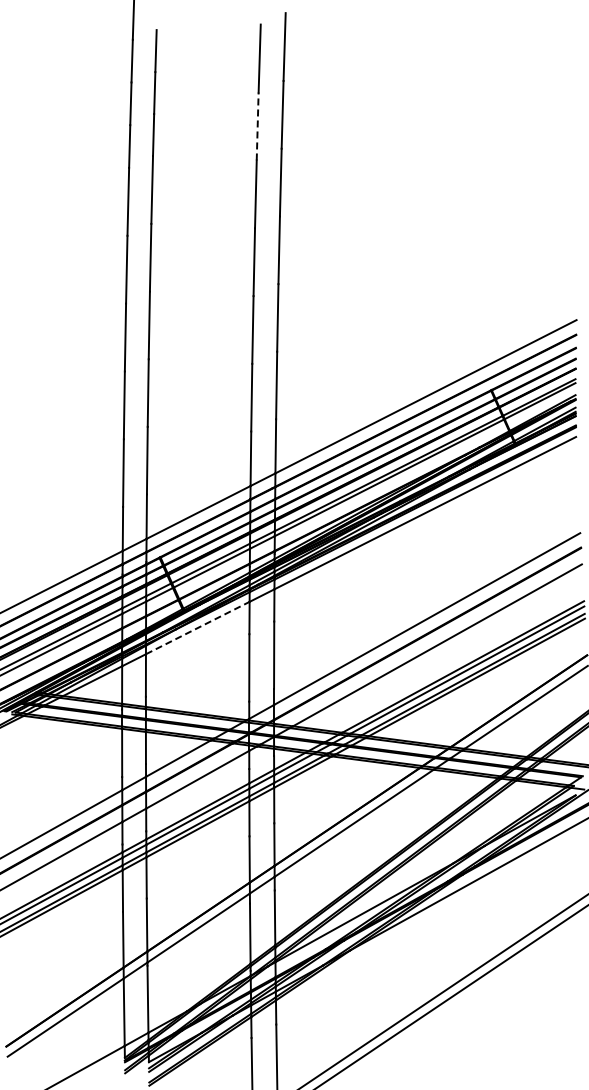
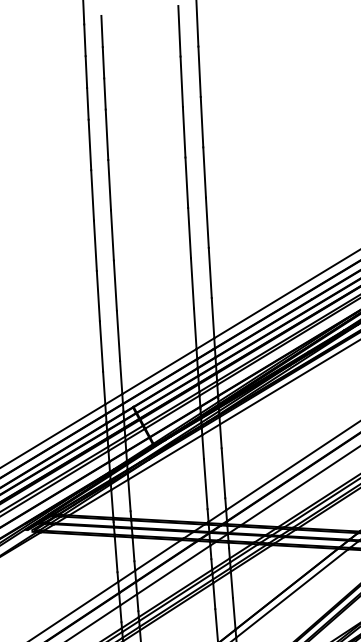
line: (257, 126) -> (181, 81), dashed -> solid
line: (198, 627) -> (165, 456), dashed -> solid

